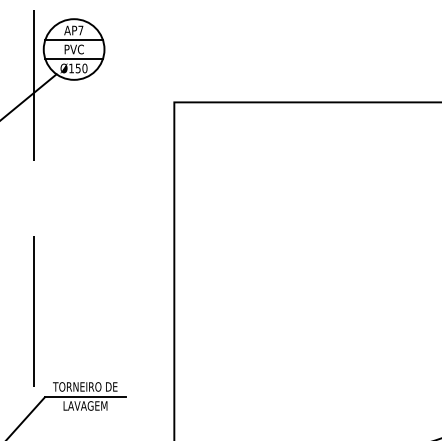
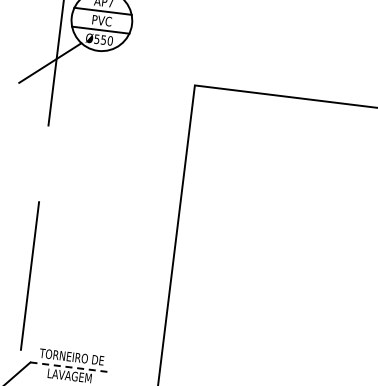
text: (71, 68) -> (96, 39), Ø150 -> Ø550
line: (85, 397) -> (70, 367), solid -> dashed

